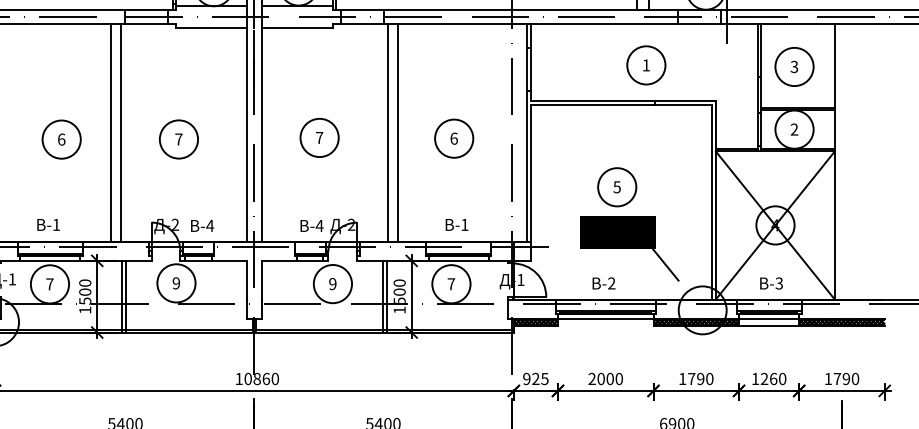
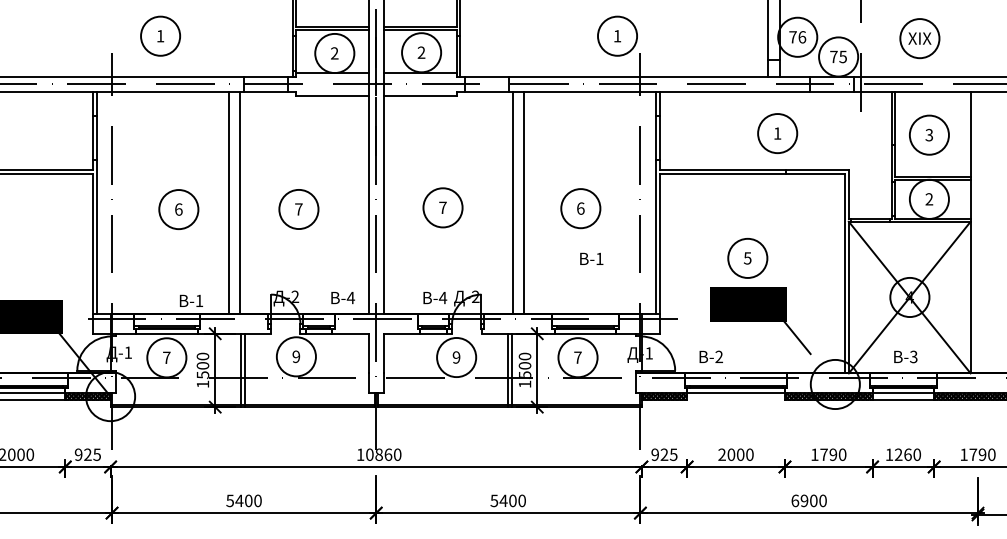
text: (48, 224) -> (191, 300), moved
text: (456, 224) -> (591, 258), moved
text: (201, 226) -> (342, 298), moved
text: (603, 283) -> (710, 356), moved

